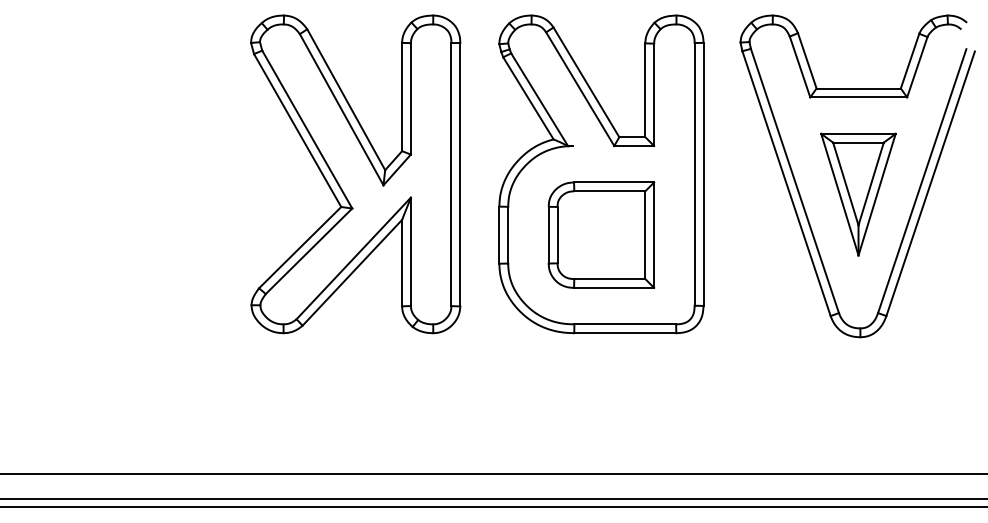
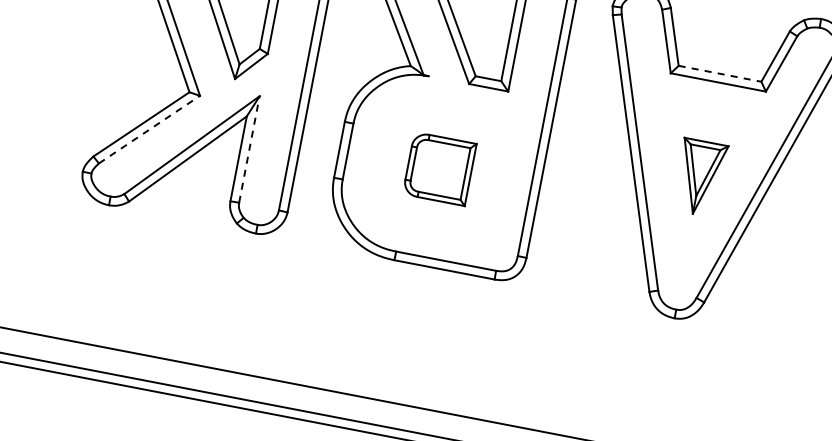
line: (859, 88) -> (720, 73), solid -> dashed
part: (858, 194) -> (699, 177), size x0.6
part: (601, 234) -> (439, 168), size x0.6
line: (309, 251) -> (149, 129), solid -> dashed
line: (410, 251) -> (249, 149), solid -> dashed

